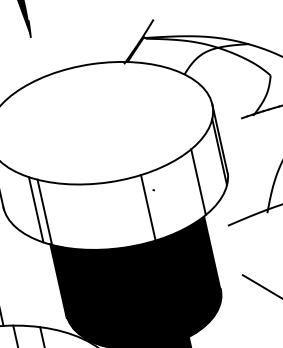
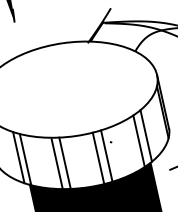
line: (189, 188) -> (139, 140), added
line: (137, 210) -> (98, 158), added
line: (94, 216) -> (64, 162), added
line: (85, 217) -> (57, 163), added

